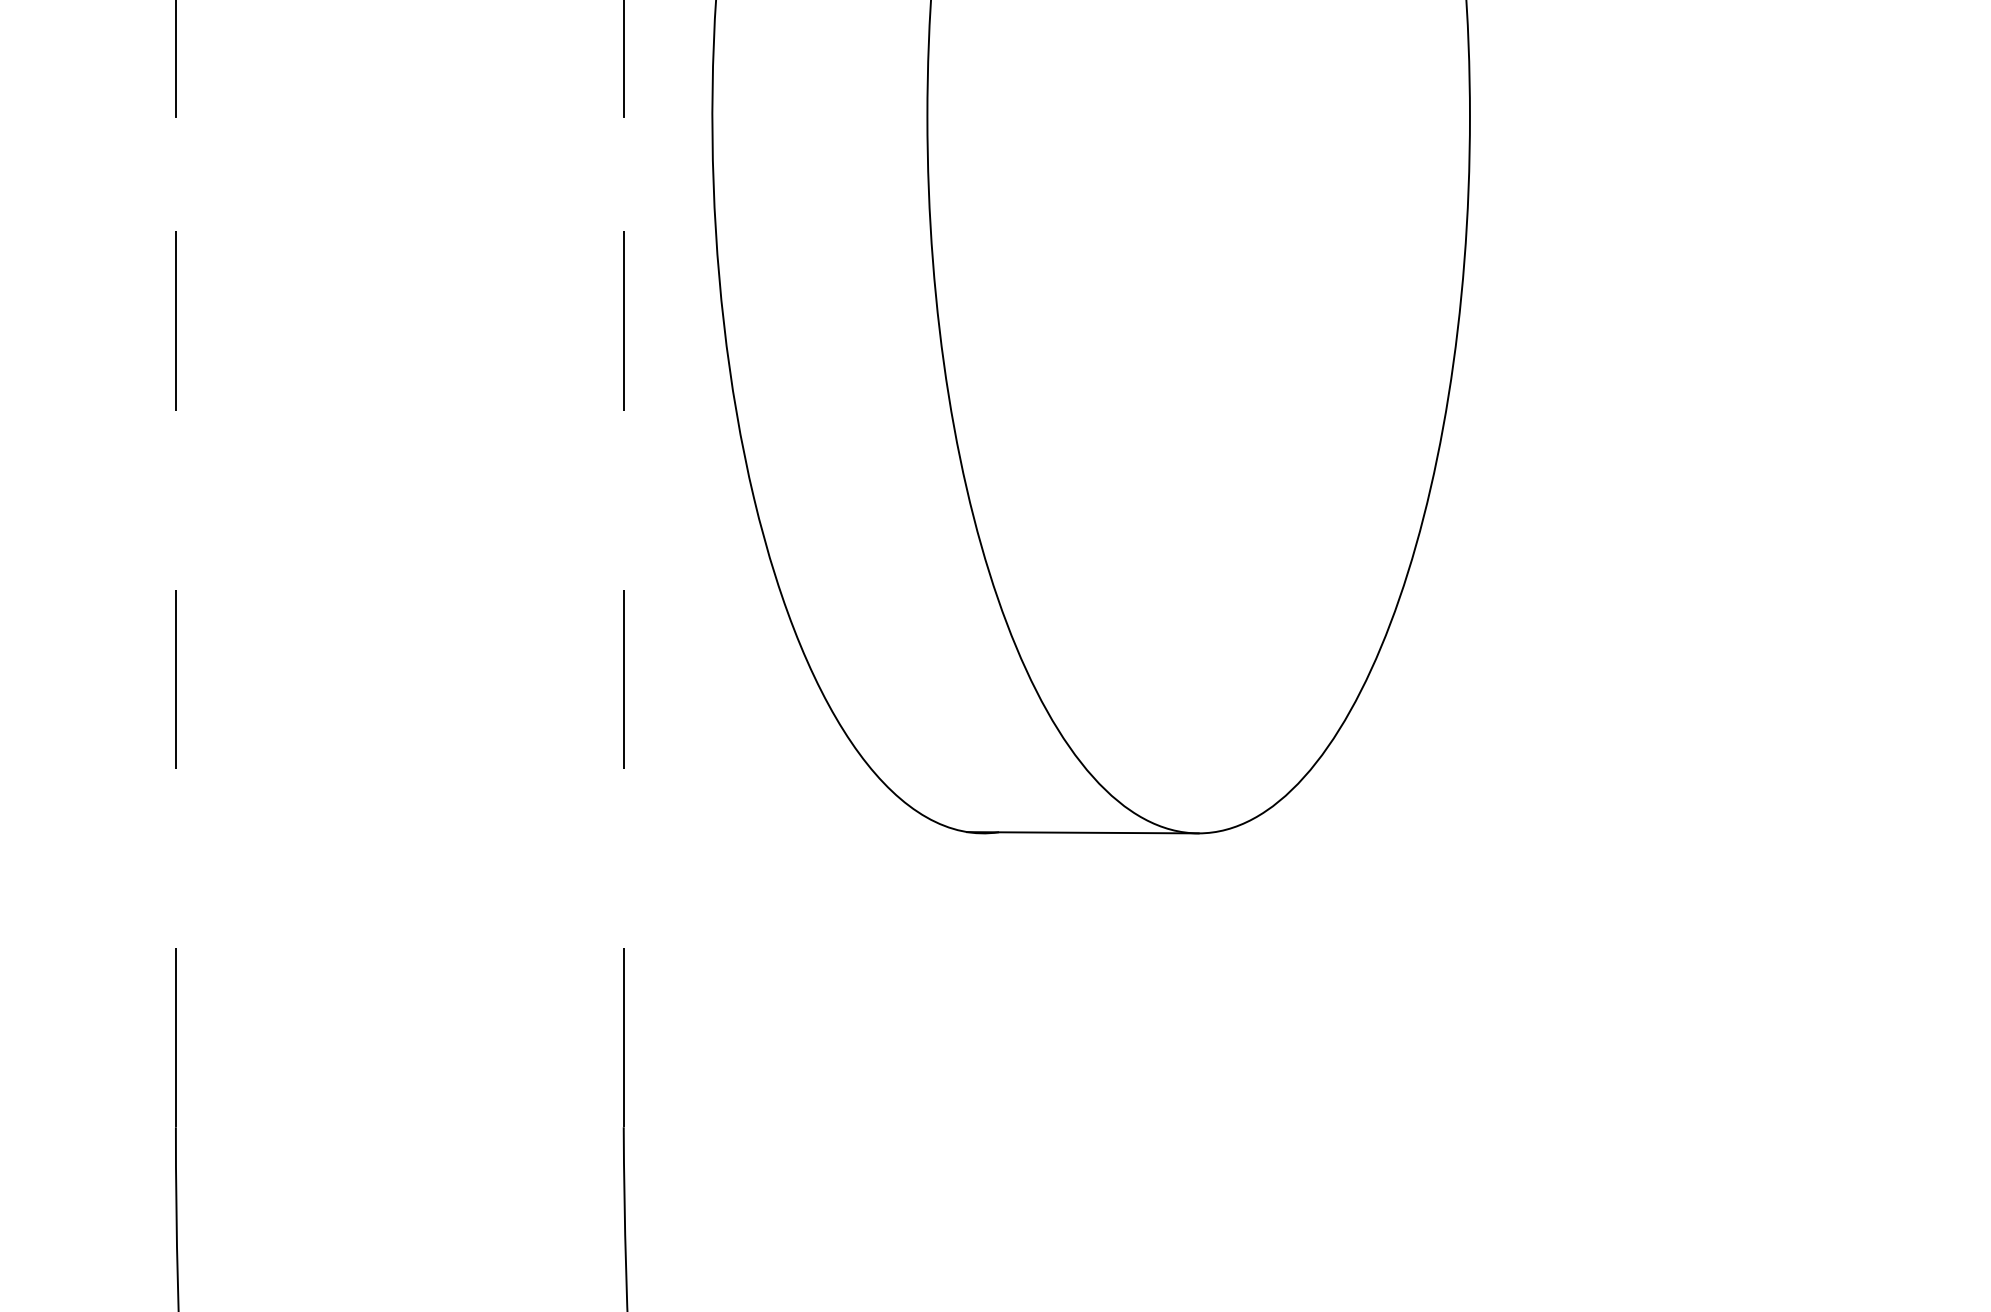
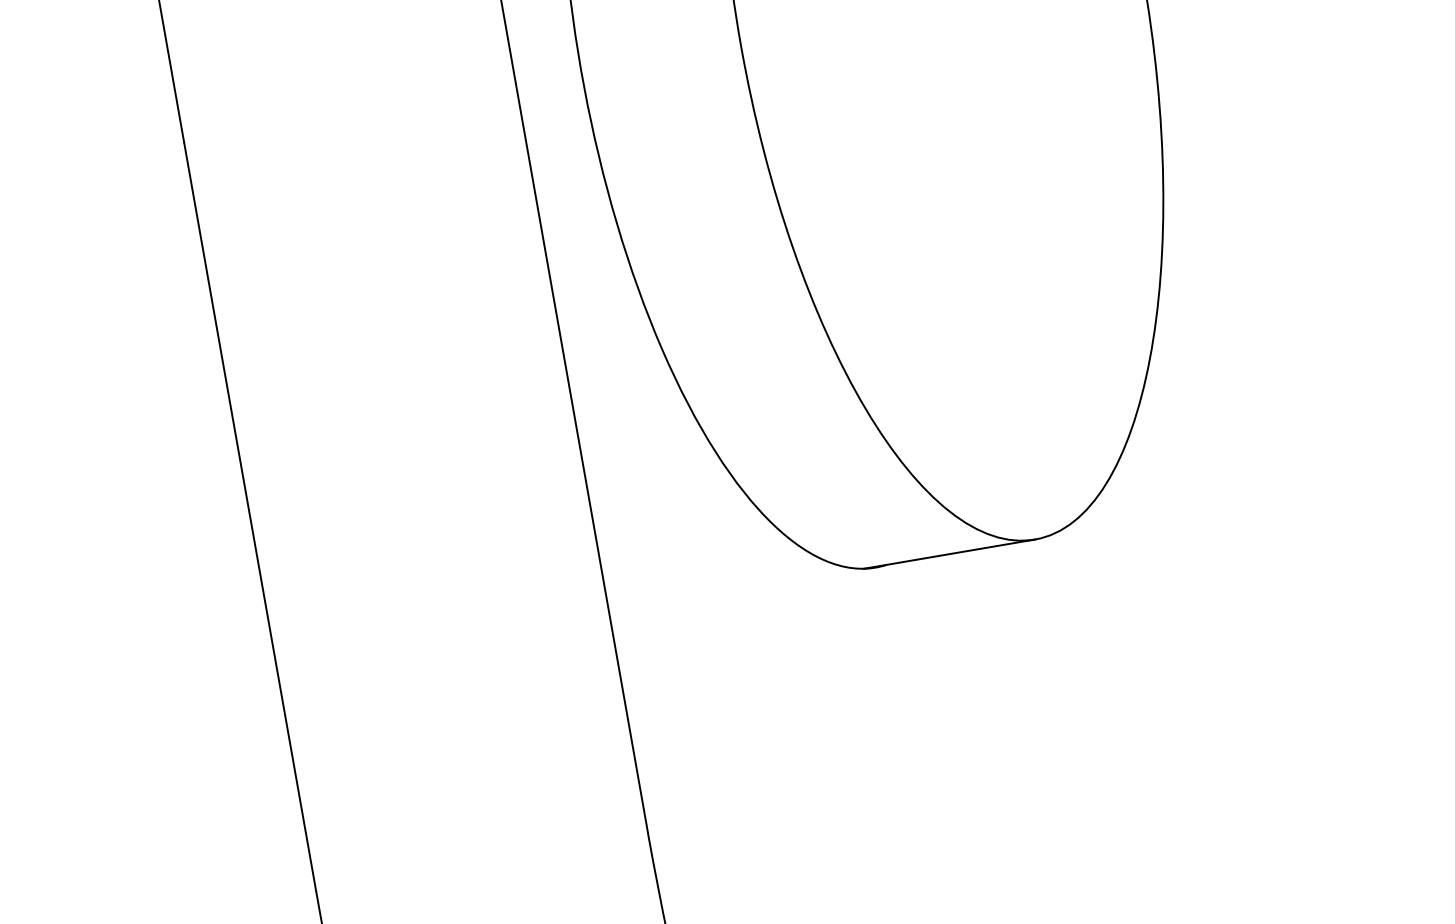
line: (175, 621) -> (249, 516), dashed -> solid
line: (623, 621) -> (581, 457), dashed -> solid

